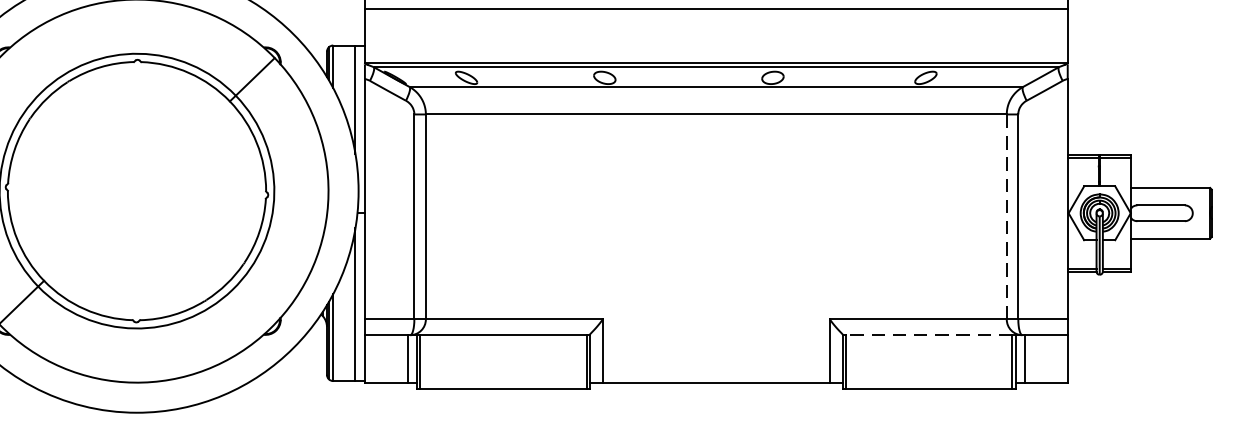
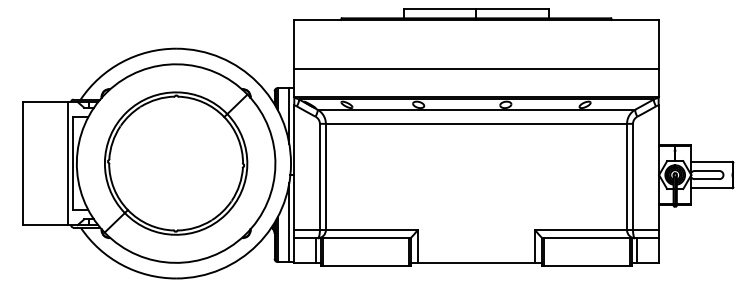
line: (1007, 216) -> (627, 176), dashed -> solid
line: (928, 335) -> (586, 238), dashed -> solid

